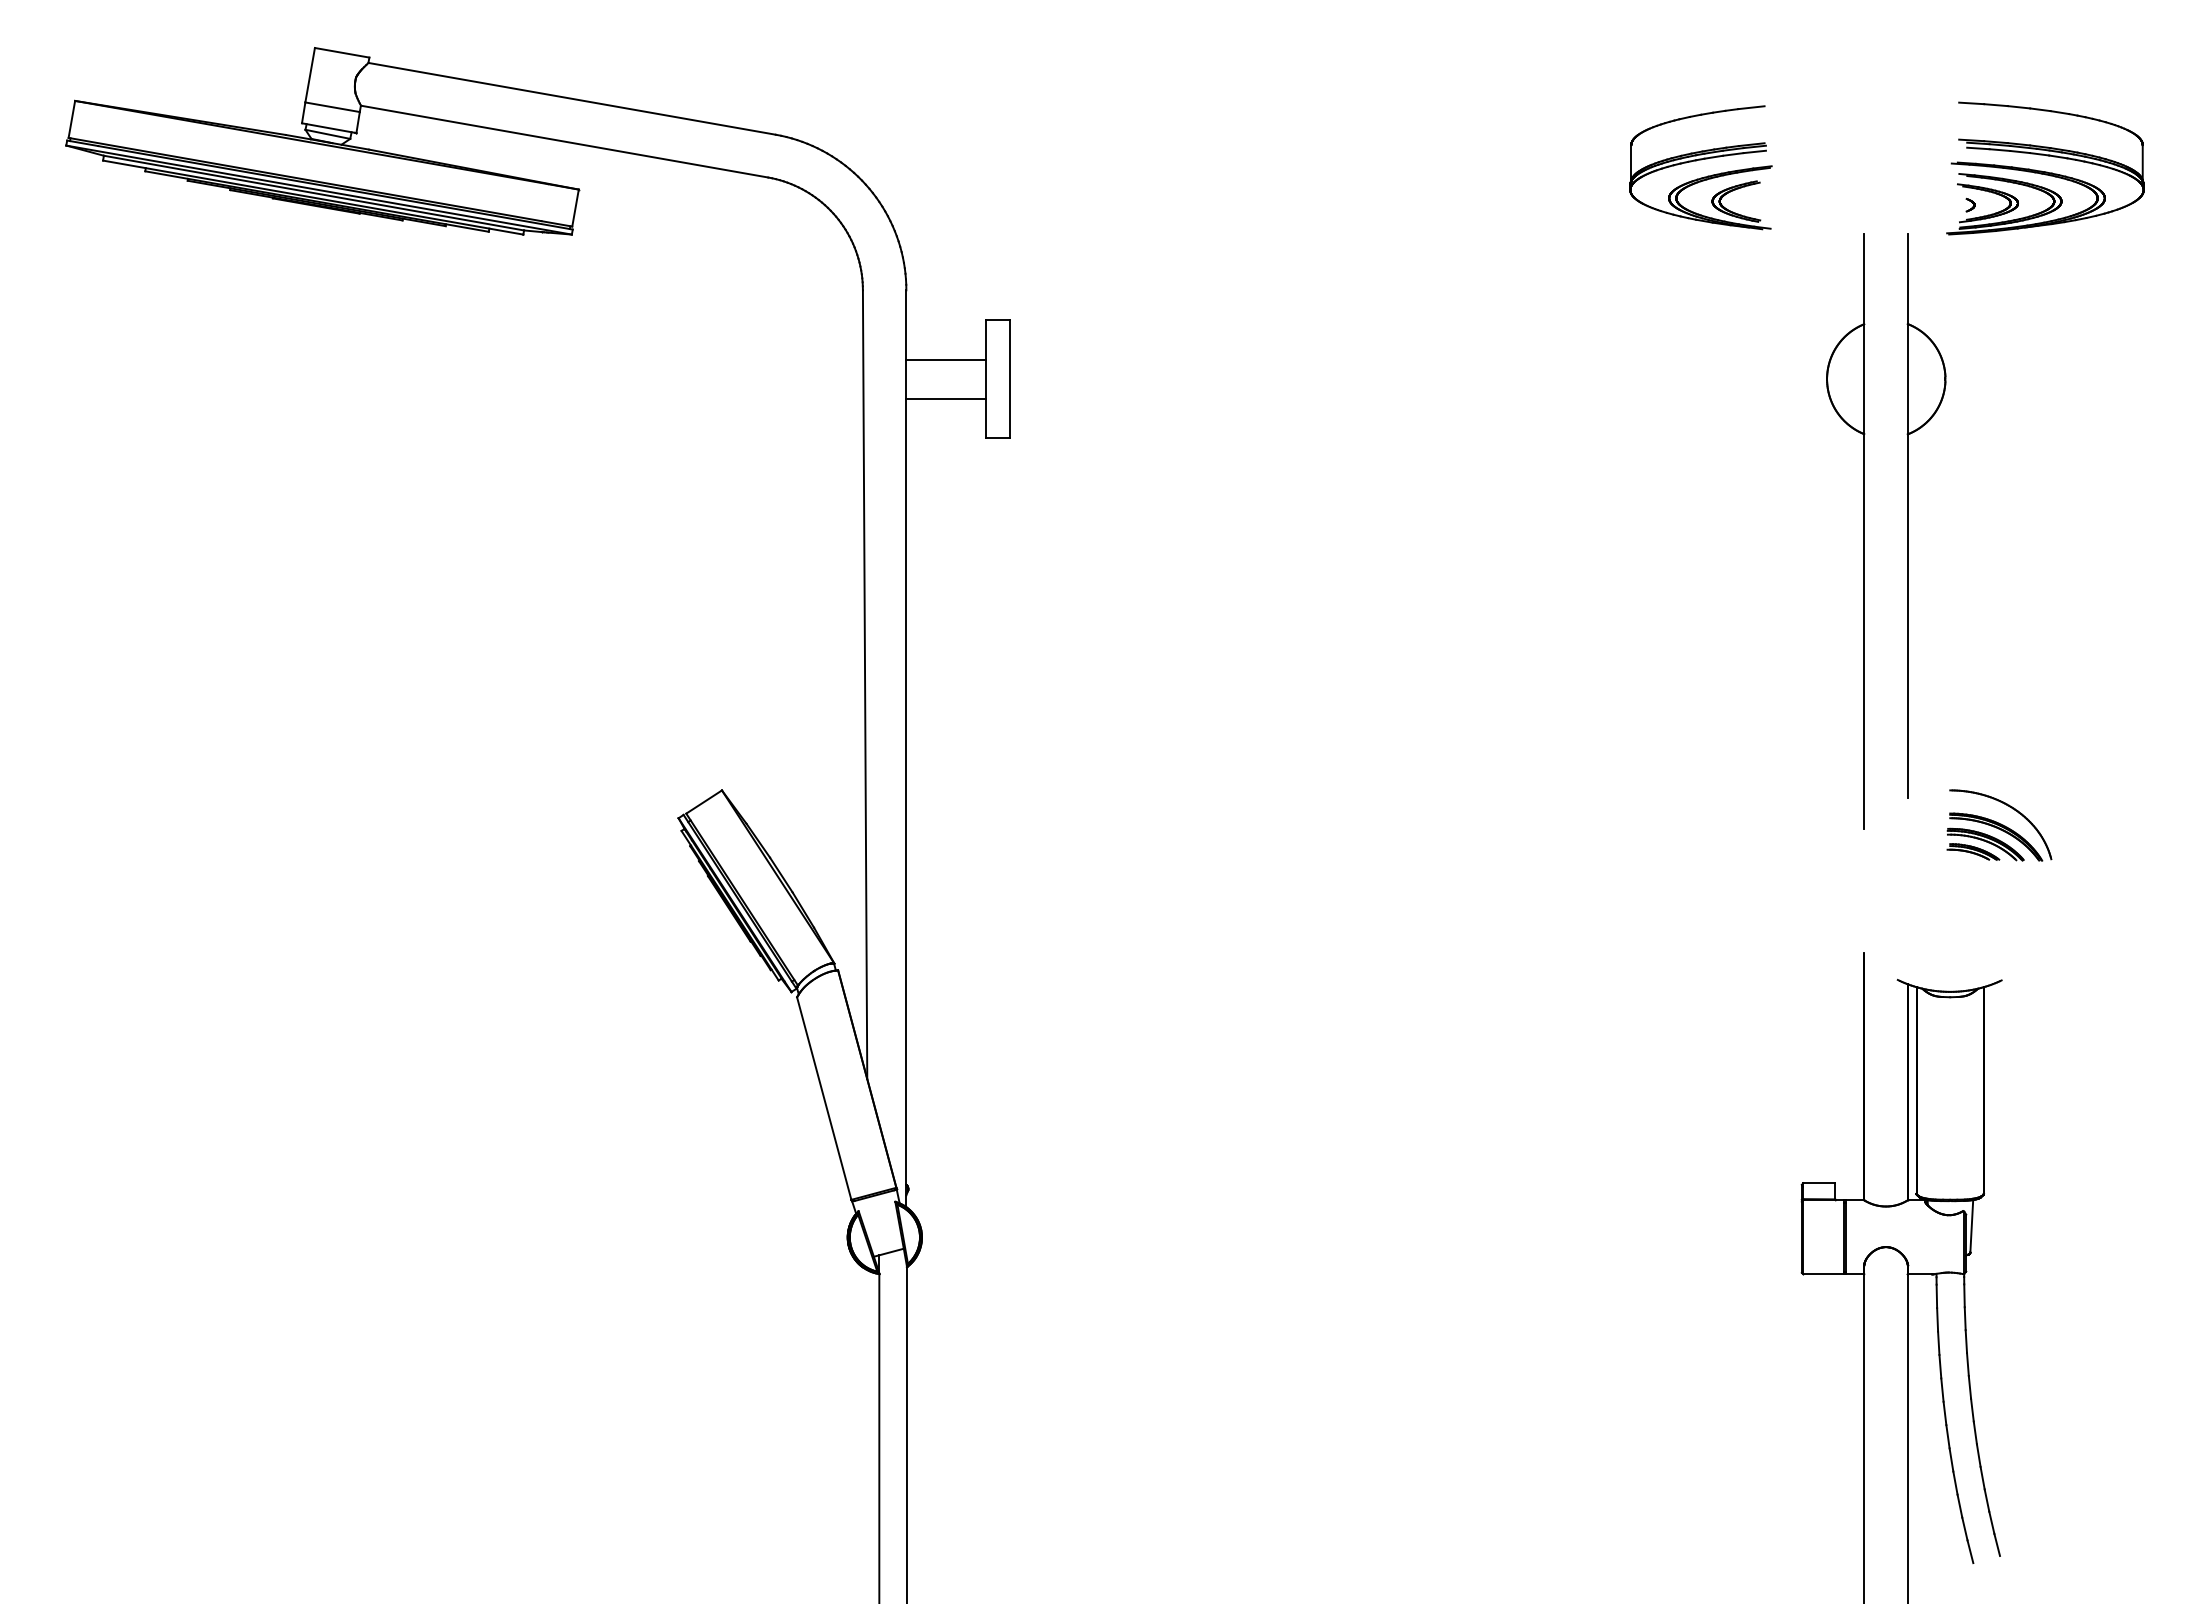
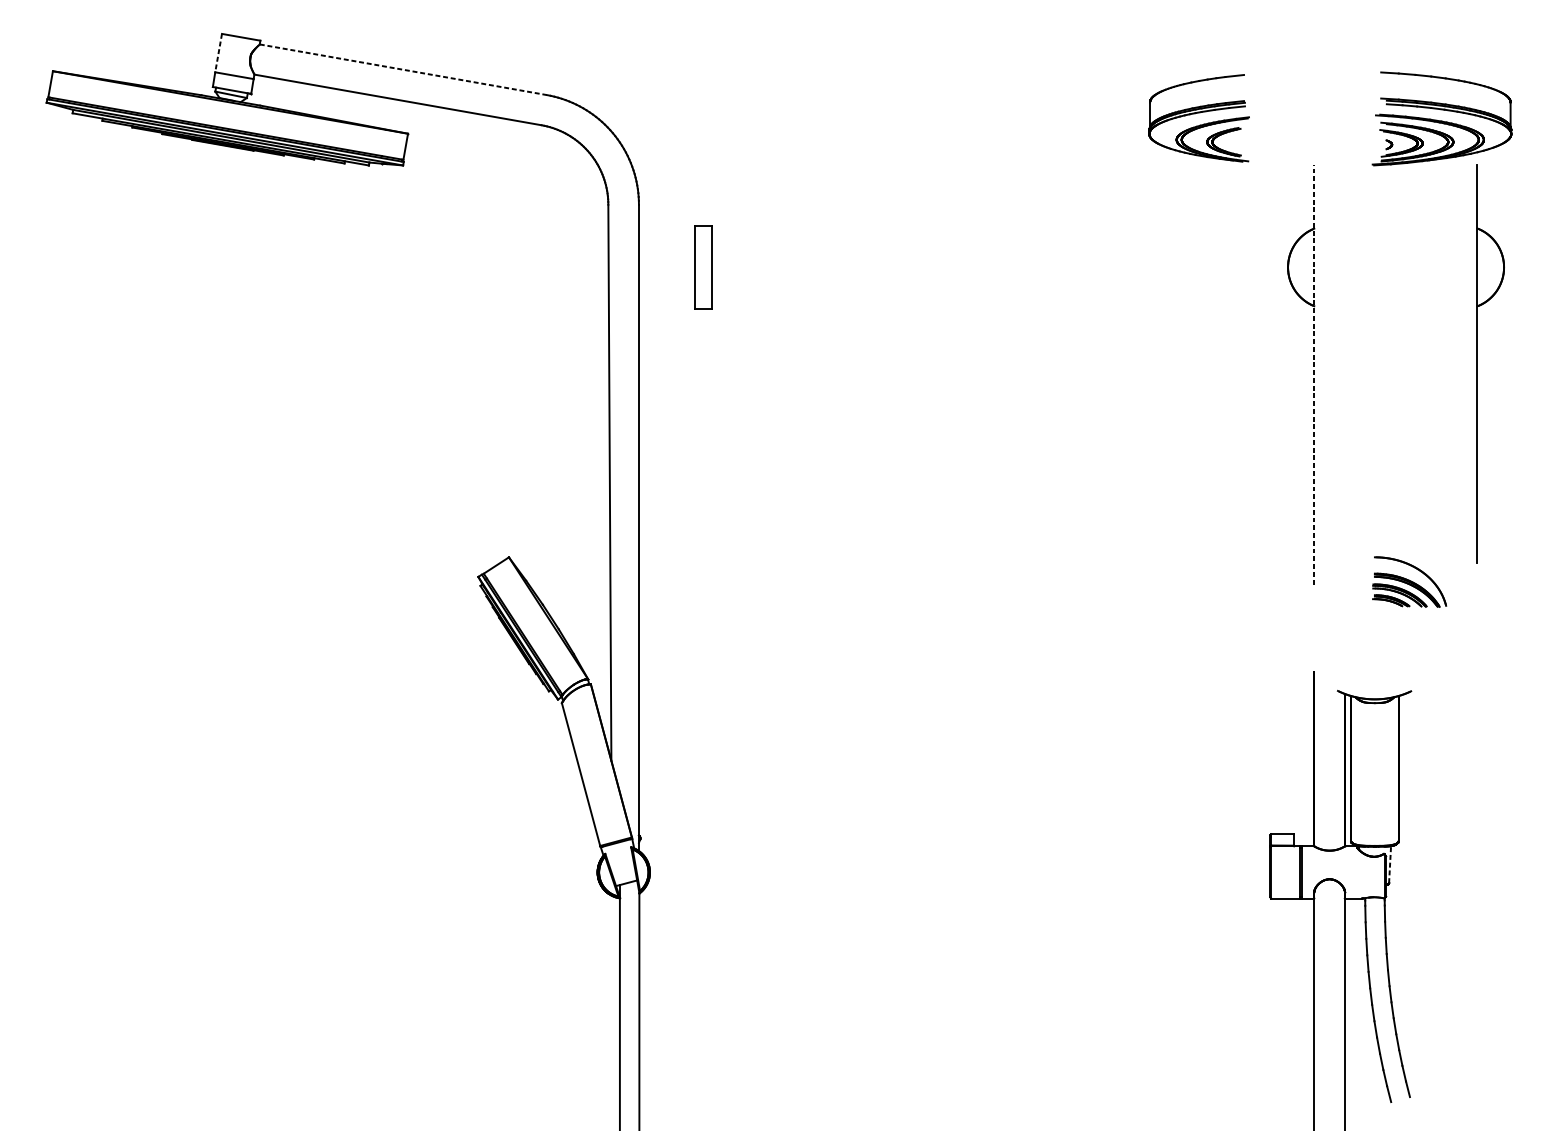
line: (310, 75) -> (218, 53), solid -> dashed
line: (572, 98) -> (403, 69), solid -> dashed
line: (945, 359) -> (666, 253), removed
line: (945, 398) -> (666, 281), removed
part: (1908, 515) -> (1478, 363), moved
line: (1864, 531) -> (1314, 374), solid -> dashed
line: (1971, 1225) -> (1389, 864), solid -> dashed

